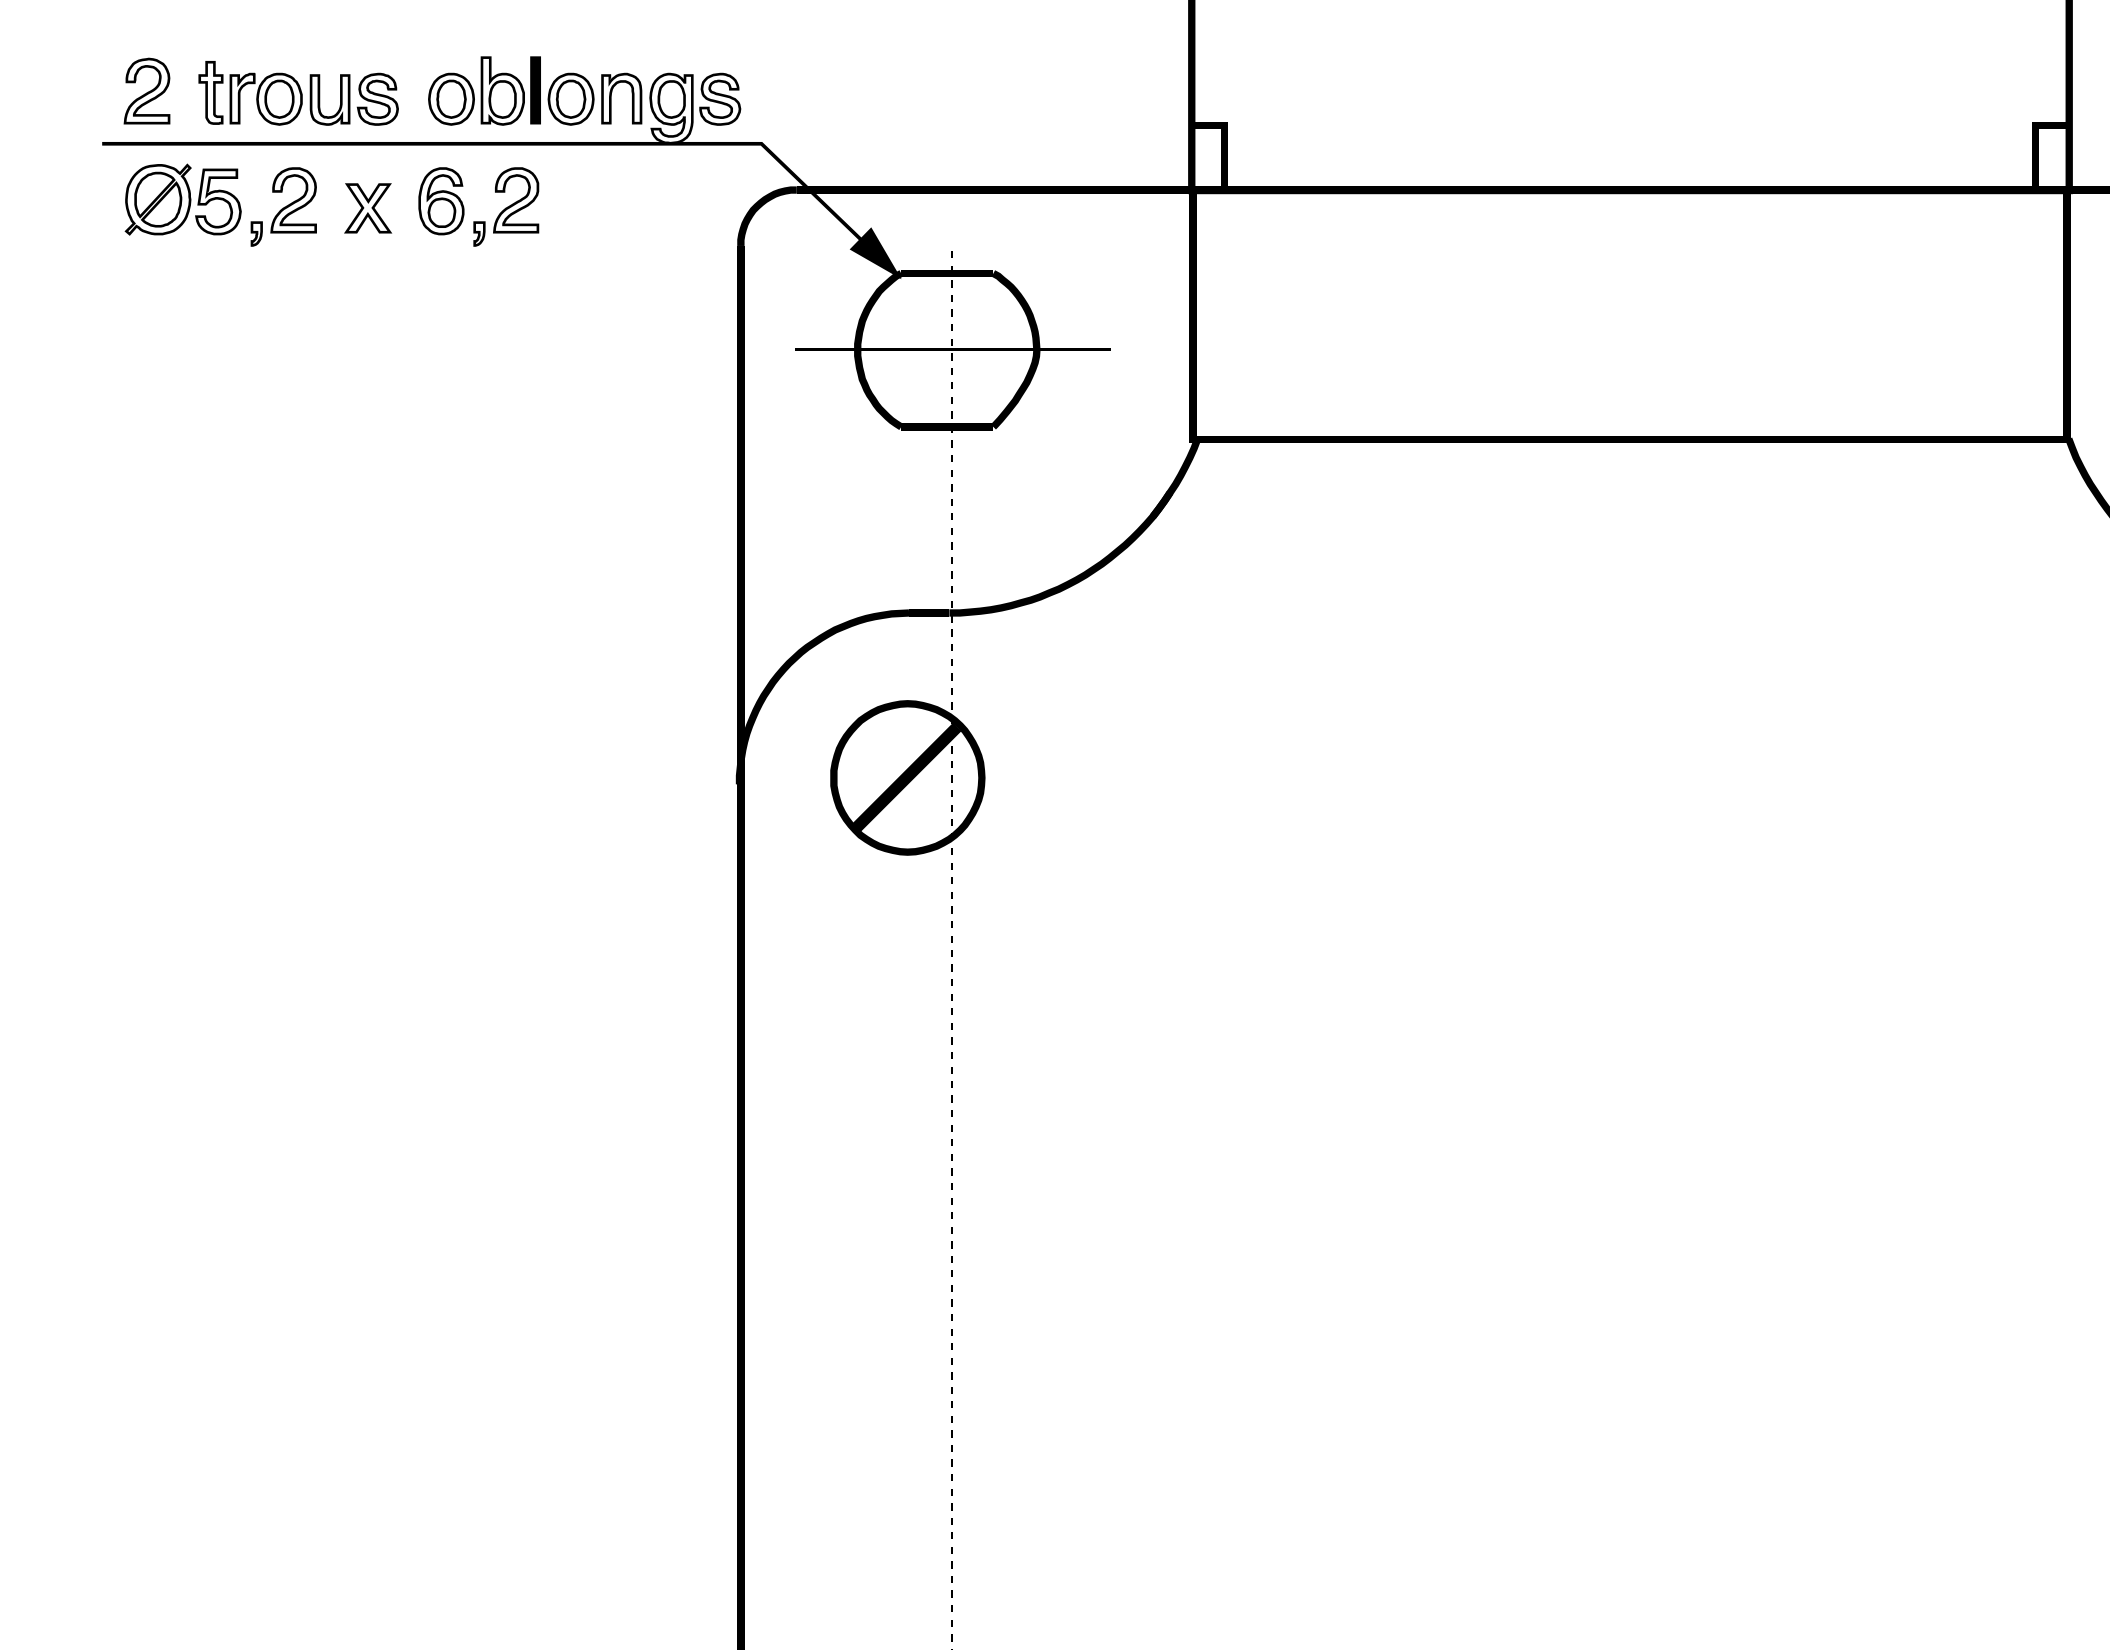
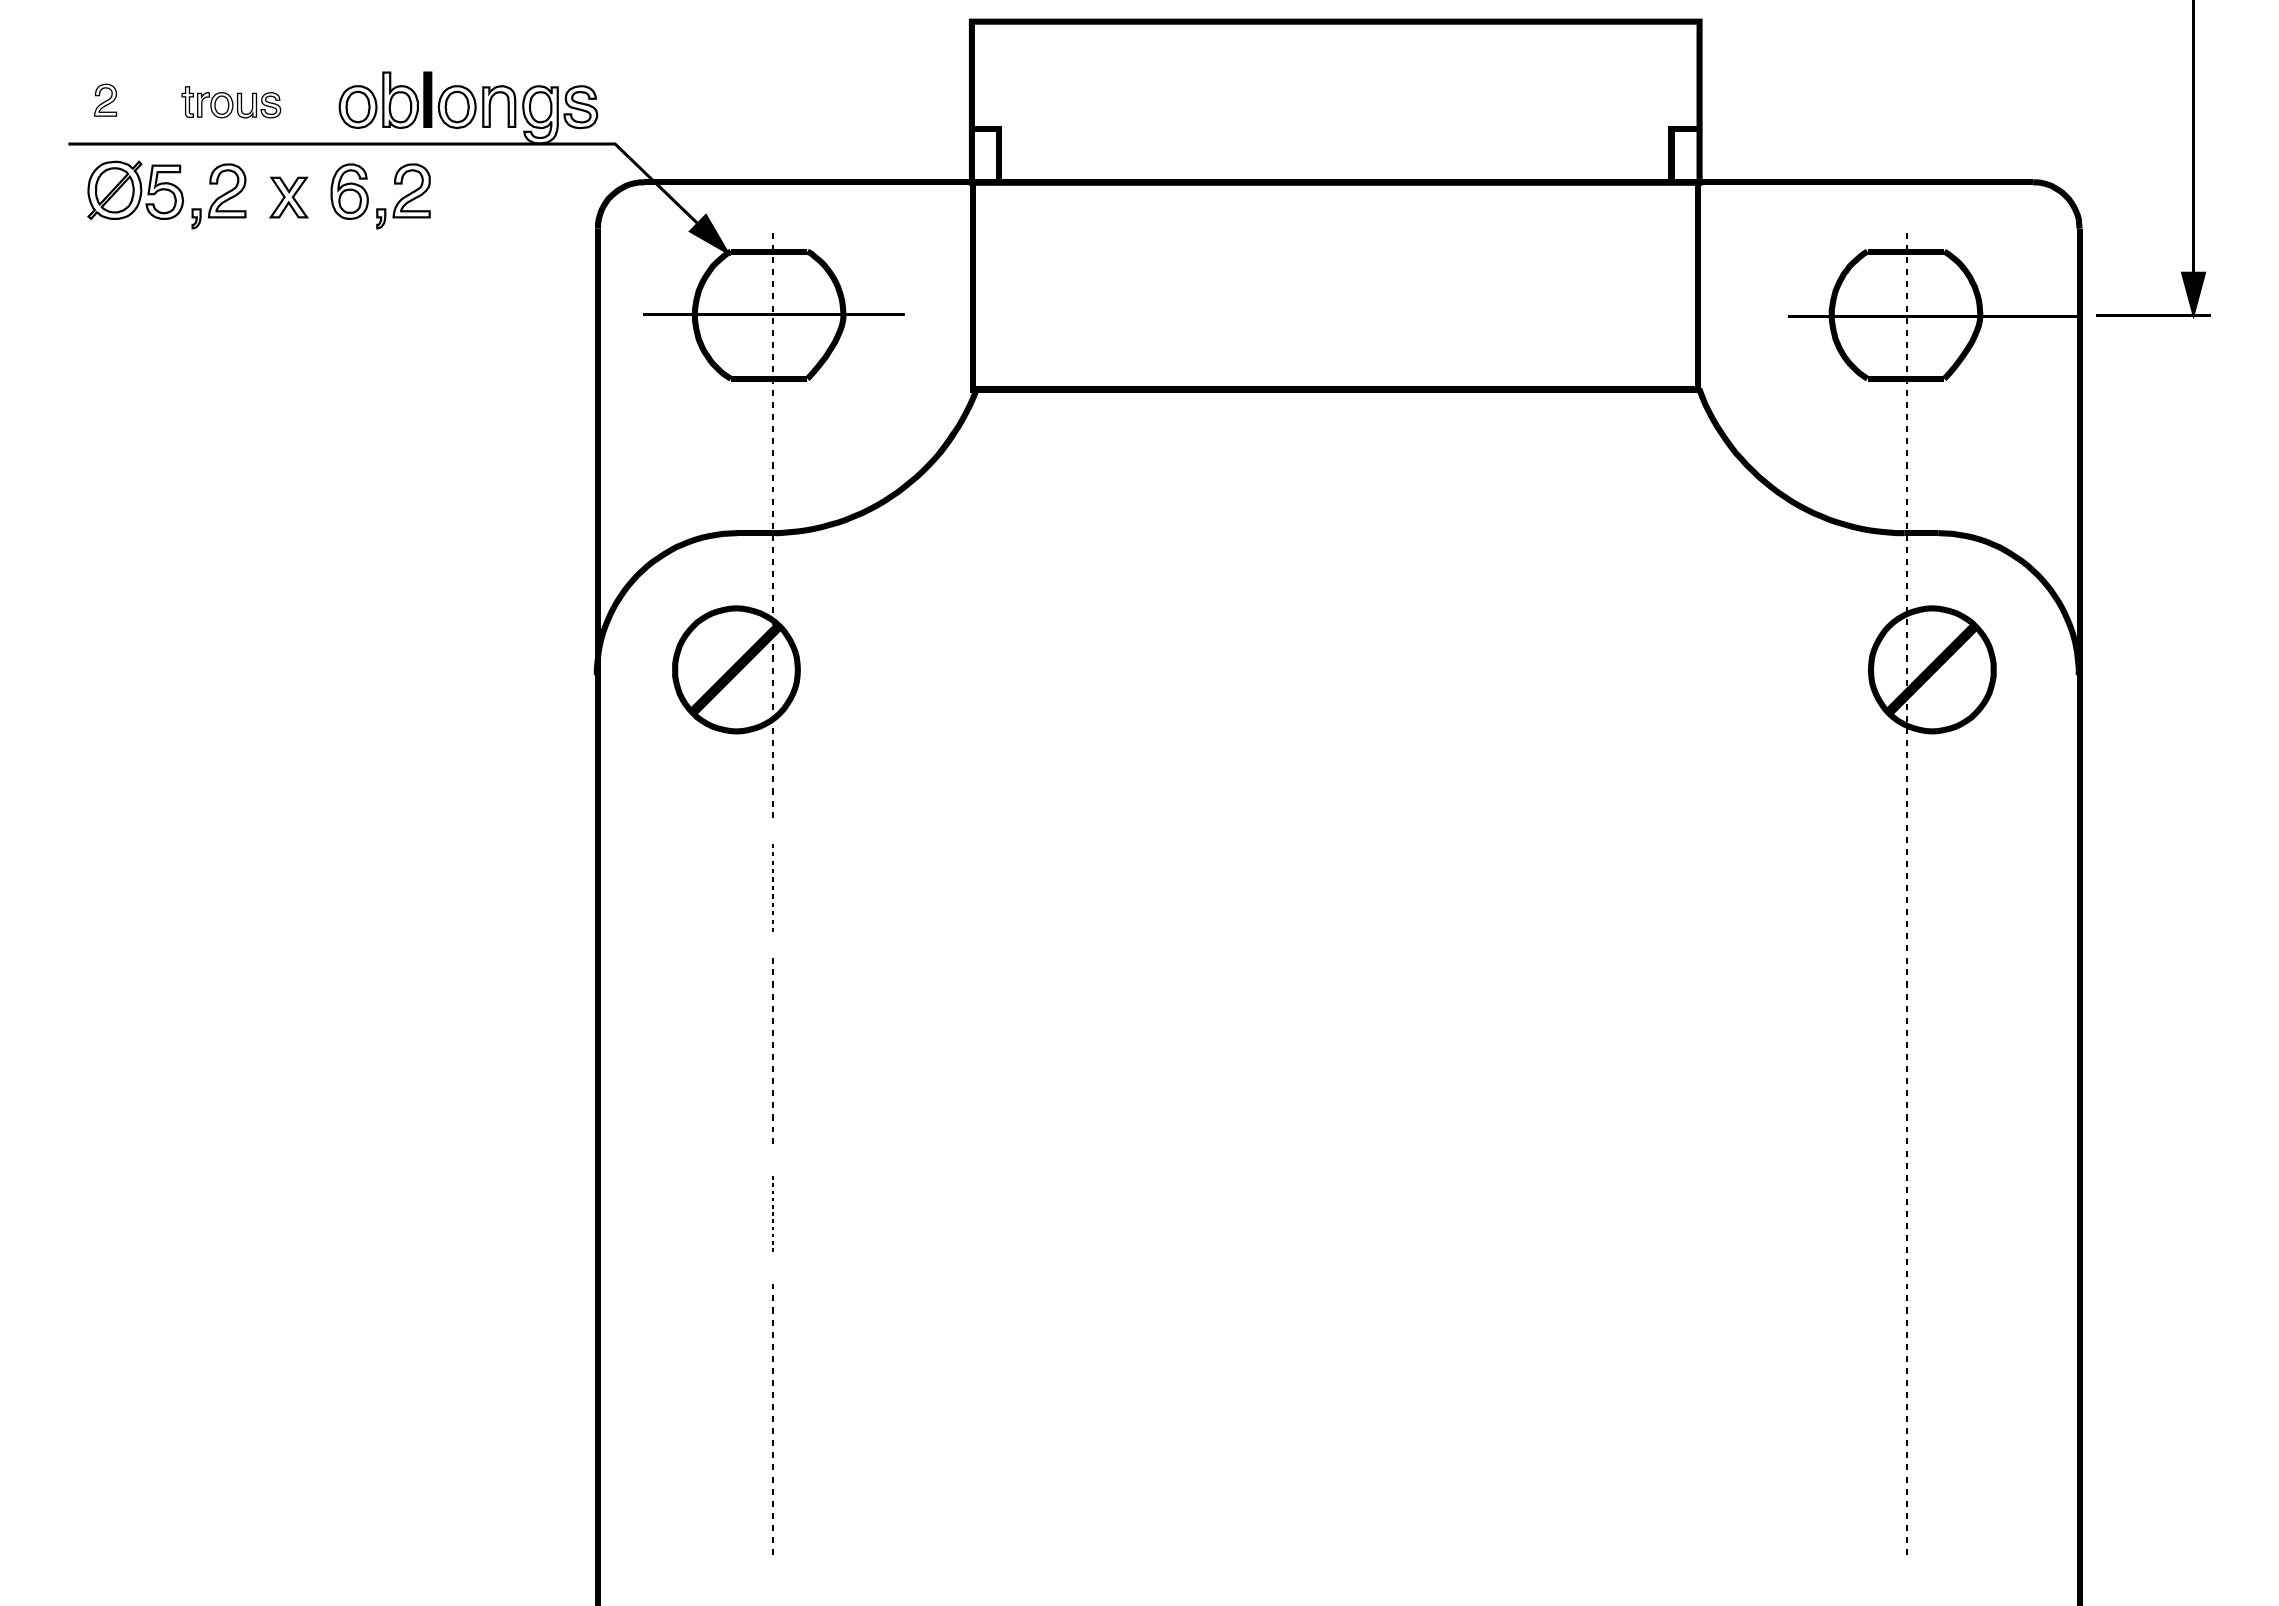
part: (146, 90) -> (105, 99), size x0.6
part: (298, 93) -> (231, 102), size x0.6
part: (951, 1040) -> (772, 887), size x0.7
part: (951, 1433) -> (772, 1213), size x0.6

